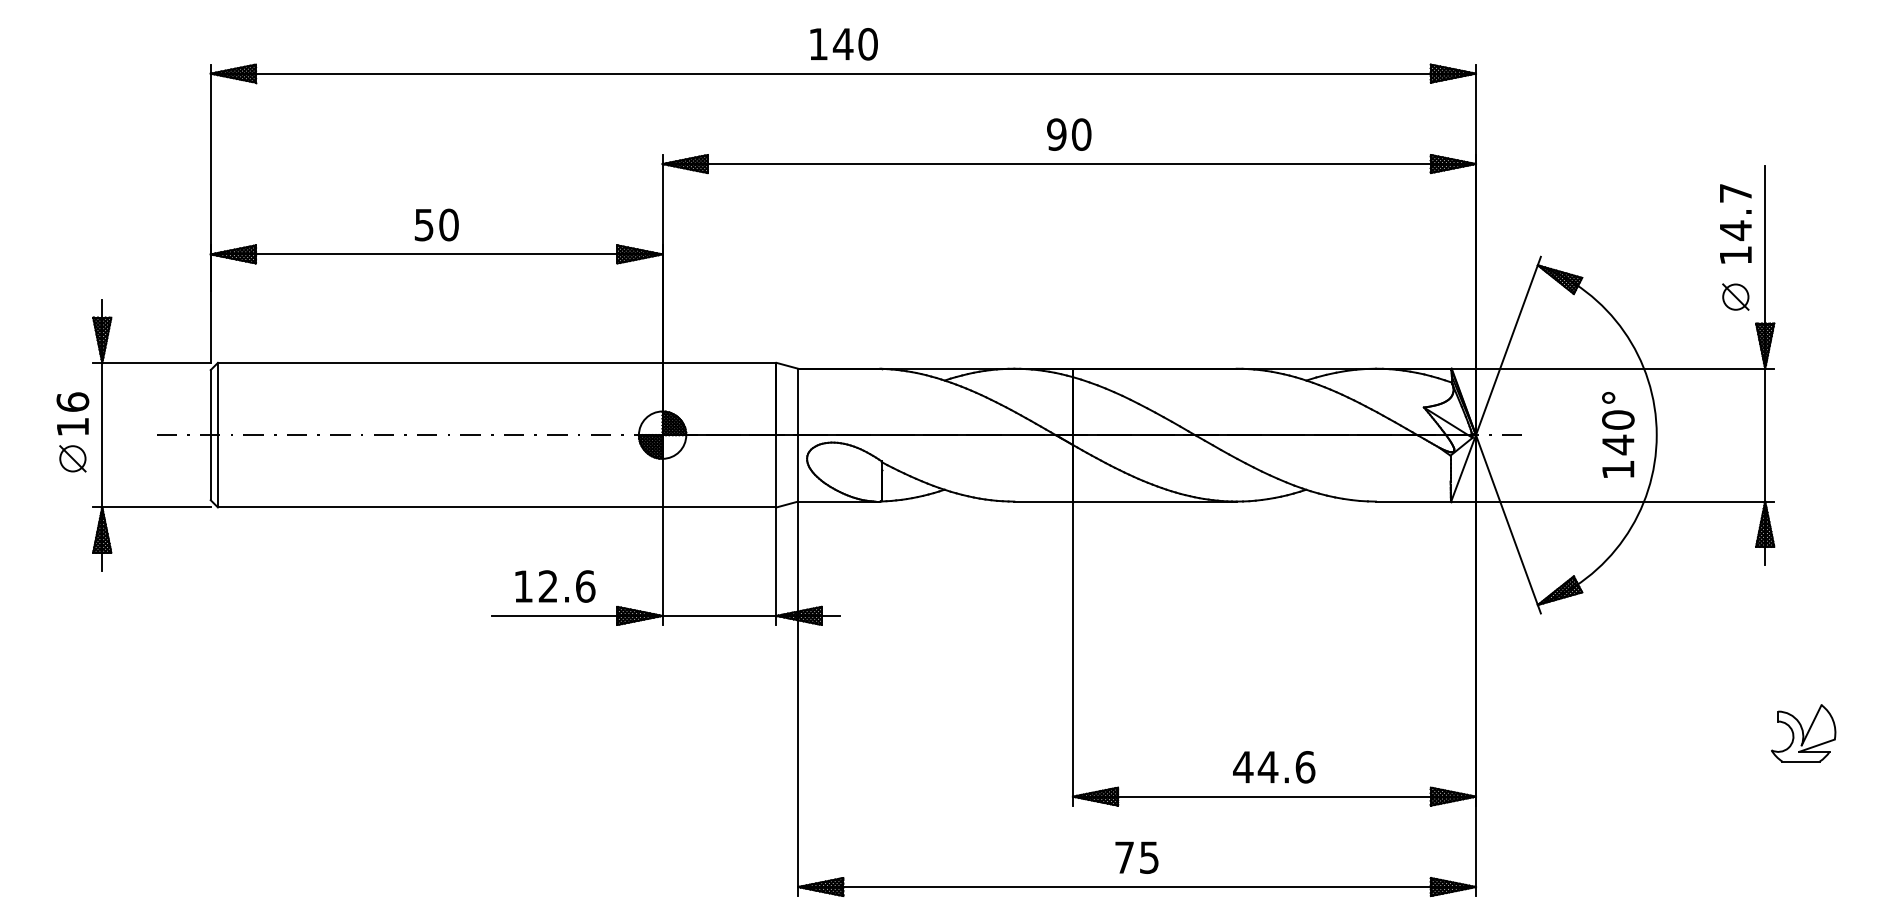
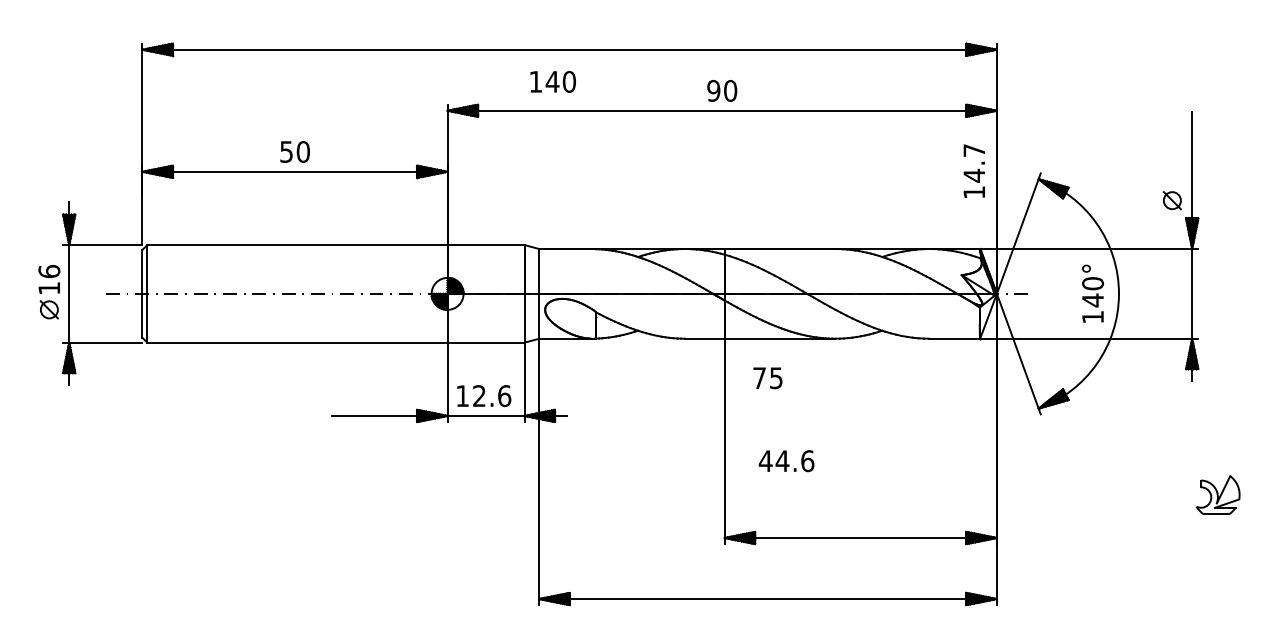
text: (843, 43) -> (552, 81), moved
text: (1734, 222) -> (973, 170), moved
text: (555, 587) -> (484, 396), moved
text: (1273, 767) -> (786, 461), moved
text: (1136, 858) -> (767, 378), moved

